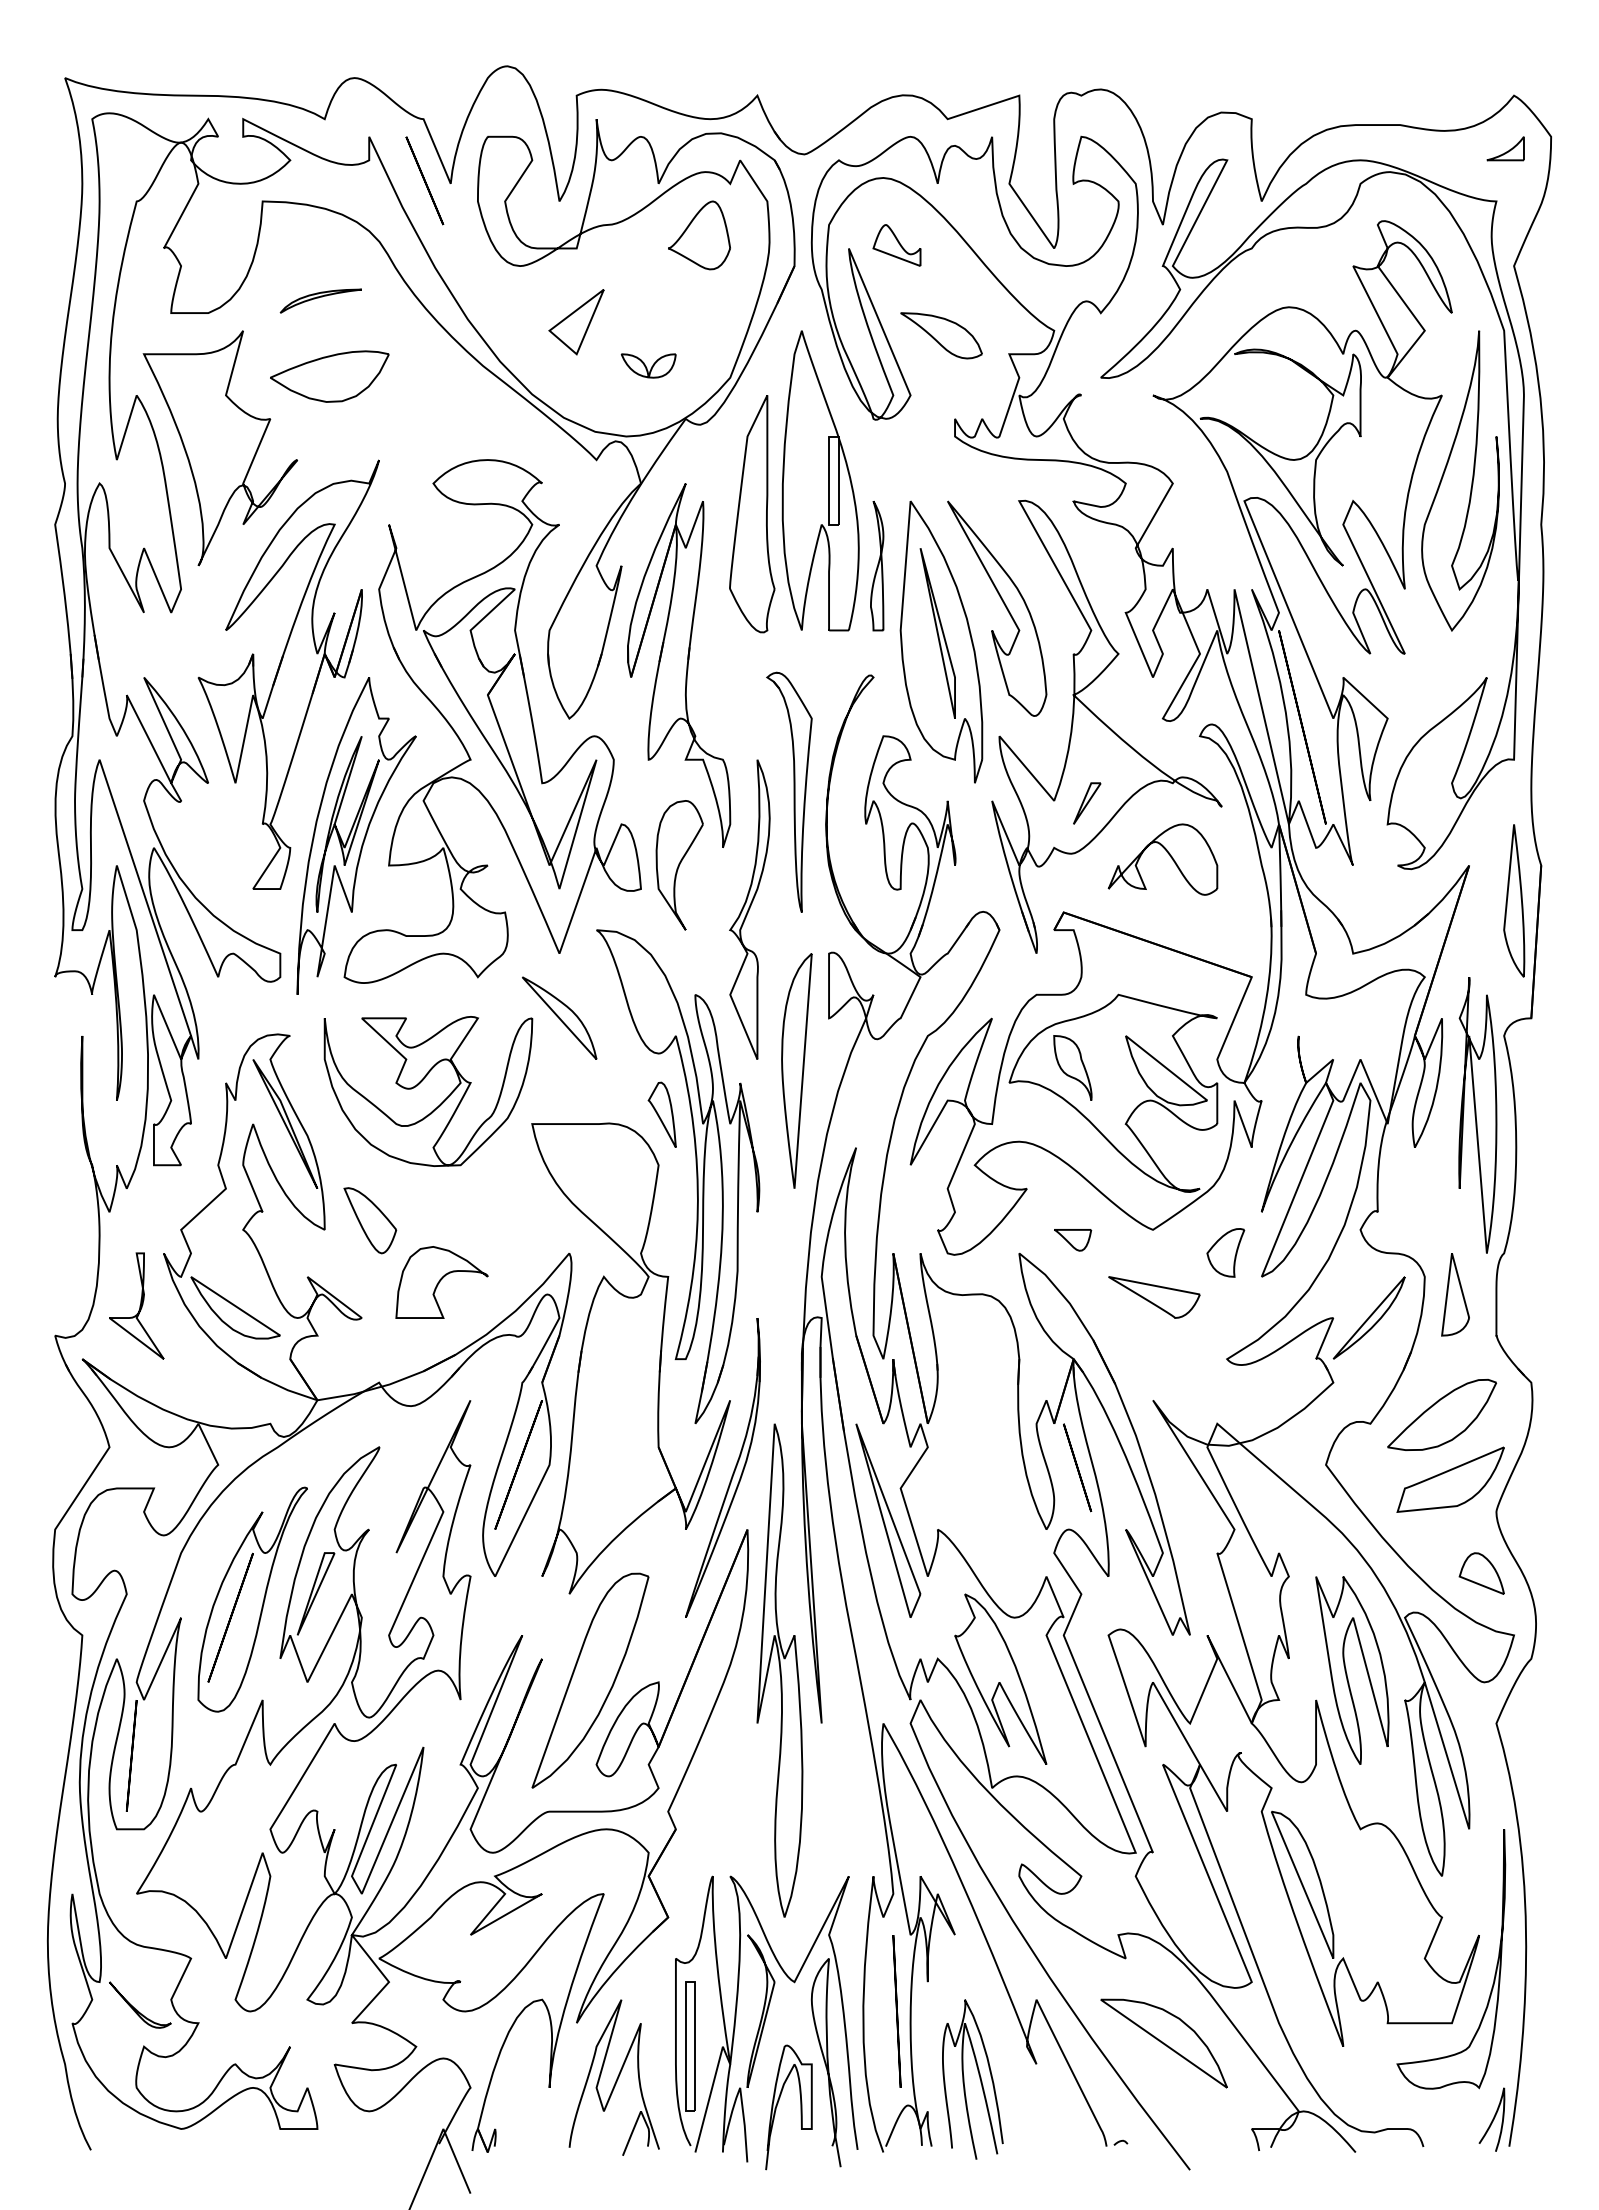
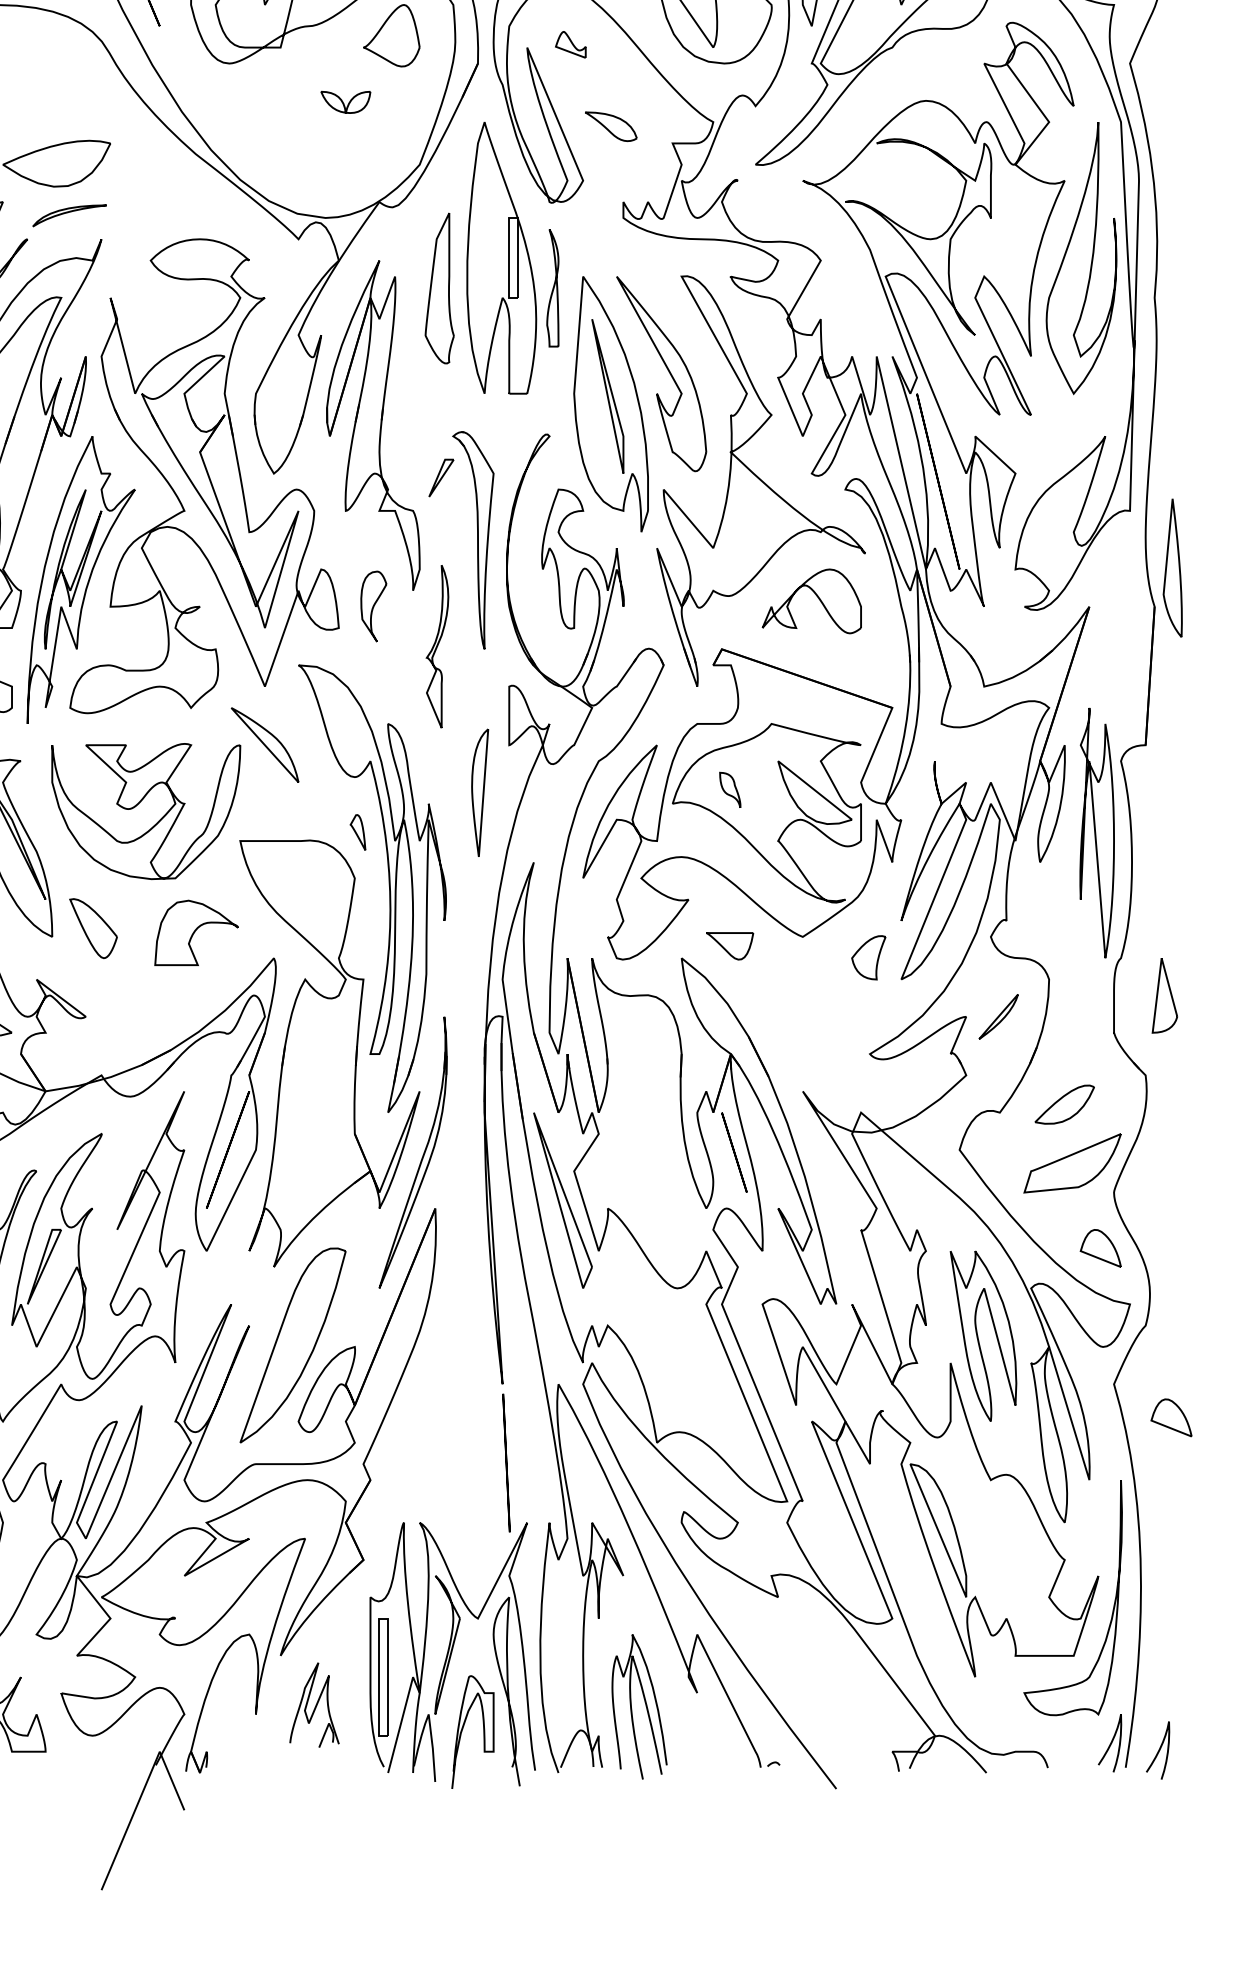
part: (896, 245) -> (570, 44), size x0.7
part: (320, 300) -> (69, 215), moved
part: (576, 322) -> (280, 114), removed
part: (941, 335) -> (611, 126), size x0.7
part: (648, 365) -> (345, 101), moved
part: (752, 514) -> (439, 288), size x0.7
part: (877, 566) -> (553, 288), moved
part: (1087, 803) -> (441, 478), moved
part: (679, 865) -> (373, 606), size x0.6
part: (1514, 900) -> (1173, 567), moved
part: (749, 909) -> (437, 646), size x0.6
part: (1072, 1067) -> (729, 789), size x0.6
part: (796, 1070) -> (479, 792), size x0.6
part: (661, 1114) -> (357, 832), size x0.6
part: (1073, 1240) -> (730, 946), size x1.4
part: (441, 1282) -> (196, 932), moved
part: (1455, 1294) -> (1164, 995), moved
part: (1154, 1297) -> (804, 998), removed
part: (1368, 1317) -> (998, 1016), size x0.6
part: (1441, 1414) -> (1064, 1104), size x0.6
part: (779, 1670) -> (464, 1336), removed
part: (1000, 1678) -> (664, 1343), removed
part: (1559, 1760) -> (1171, 1417), added
line: (896, 2011) -> (506, 1463), moved
part: (1163, 2043) -> (812, 1674), removed
part: (613, 2077) -> (313, 1705), size x0.6
curve: (1545, 2127) -> (1158, 1750), added

